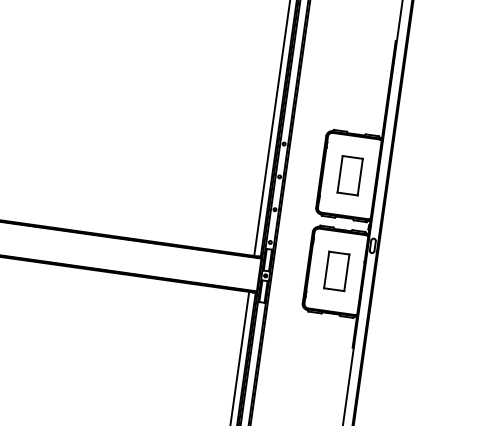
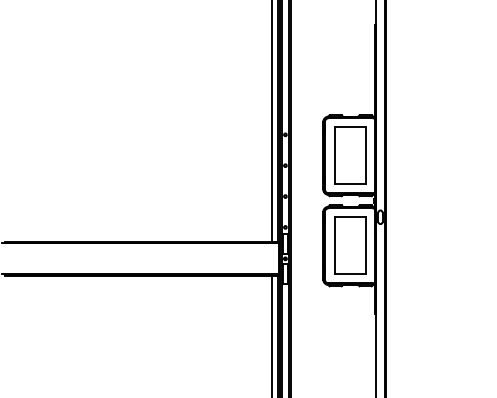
part: (350, 175) -> (350, 155), size x1.67
part: (336, 271) -> (350, 245), size x1.67

